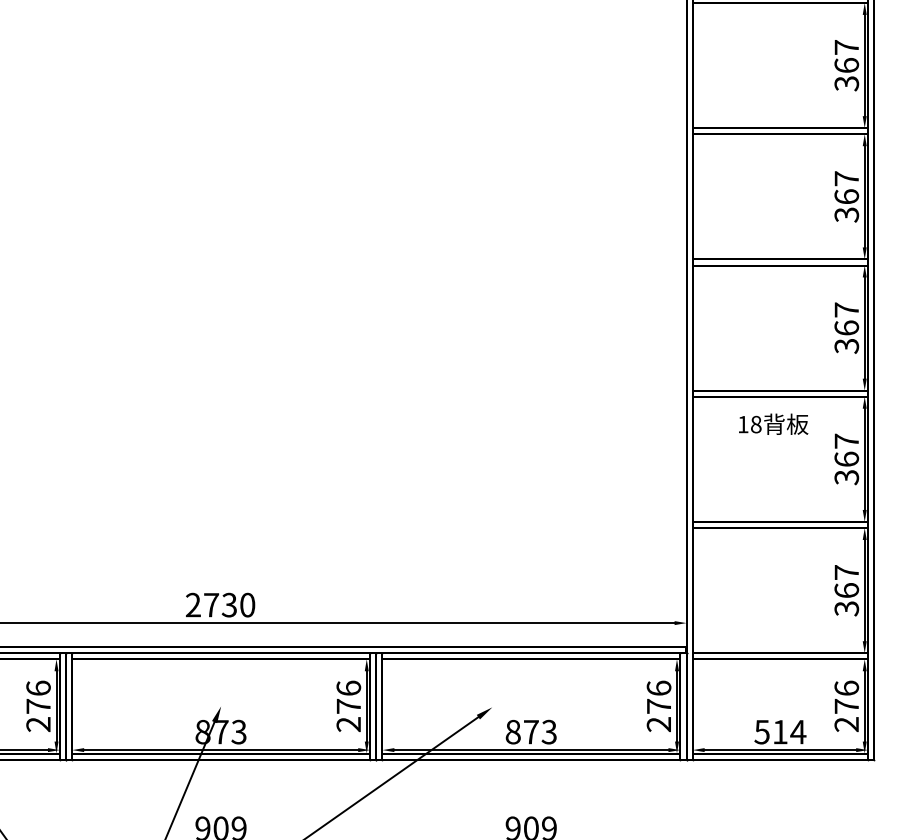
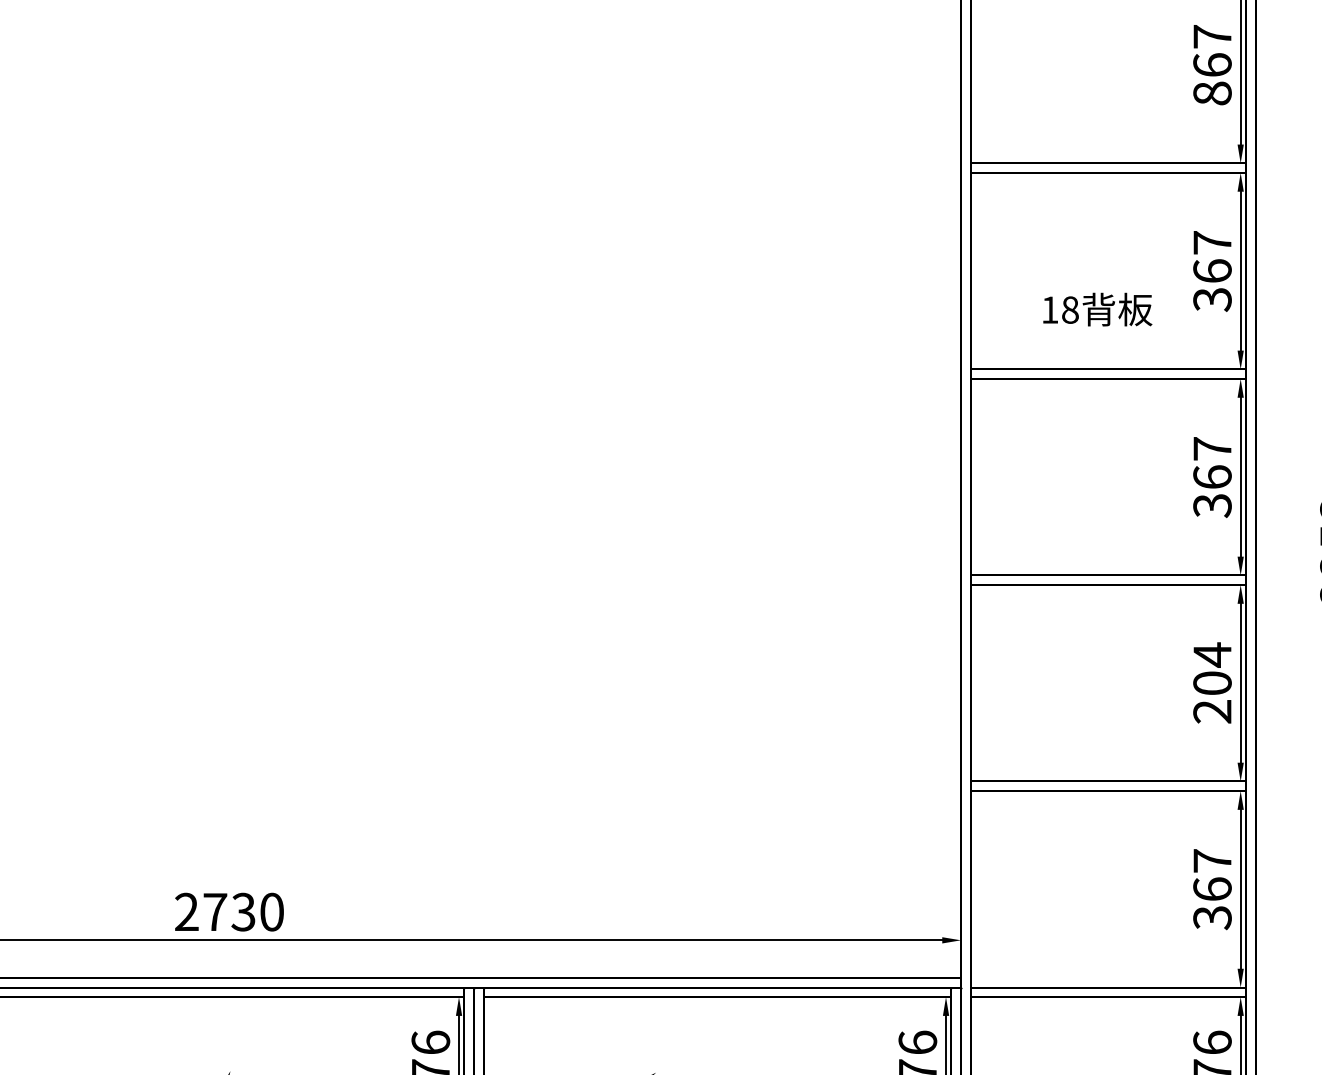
text: (846, 83) -> (1212, 93), 367 -> 867
text: (773, 423) -> (1097, 308), moved
text: (846, 459) -> (1212, 683), 367 -> 204

